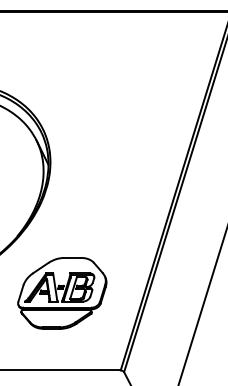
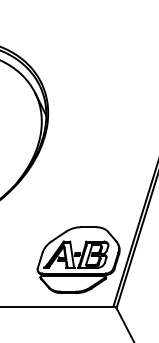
part: (62, 293) -> (78, 260), moved

